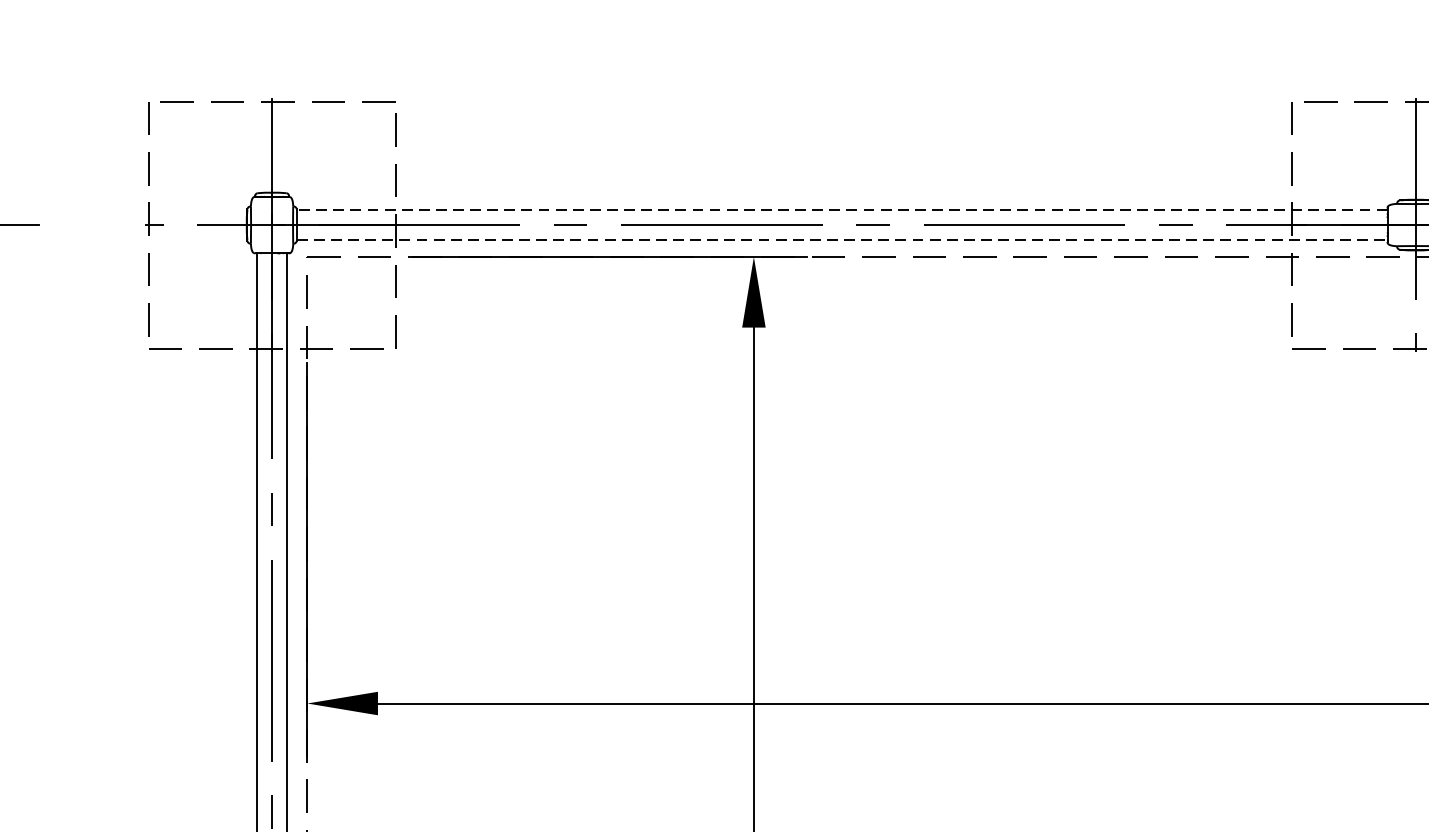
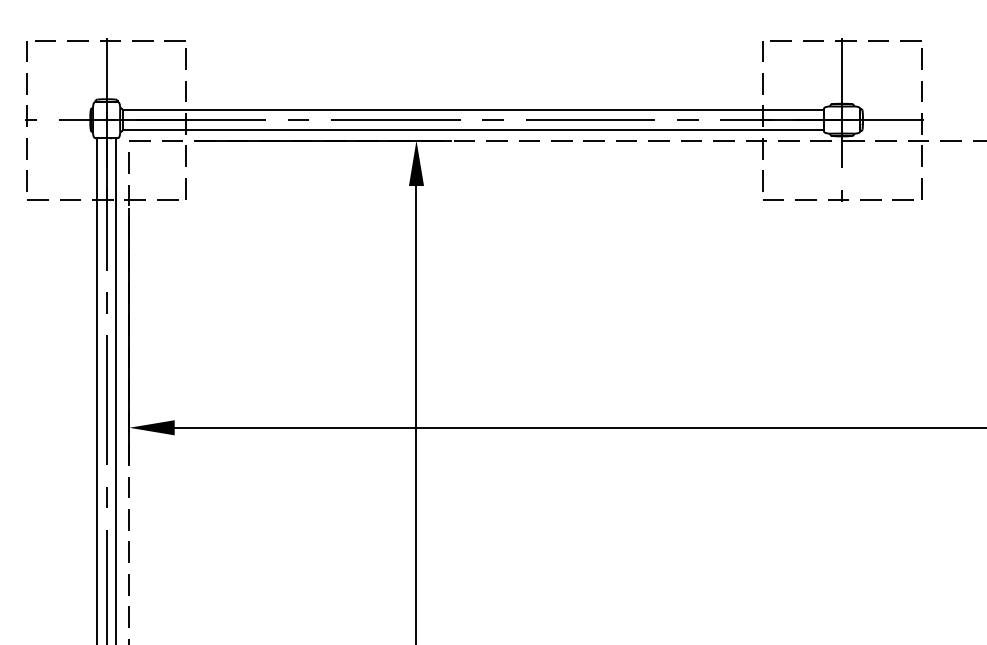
line: (842, 210) -> (473, 110), dashed -> solid
line: (842, 239) -> (473, 129), dashed -> solid

